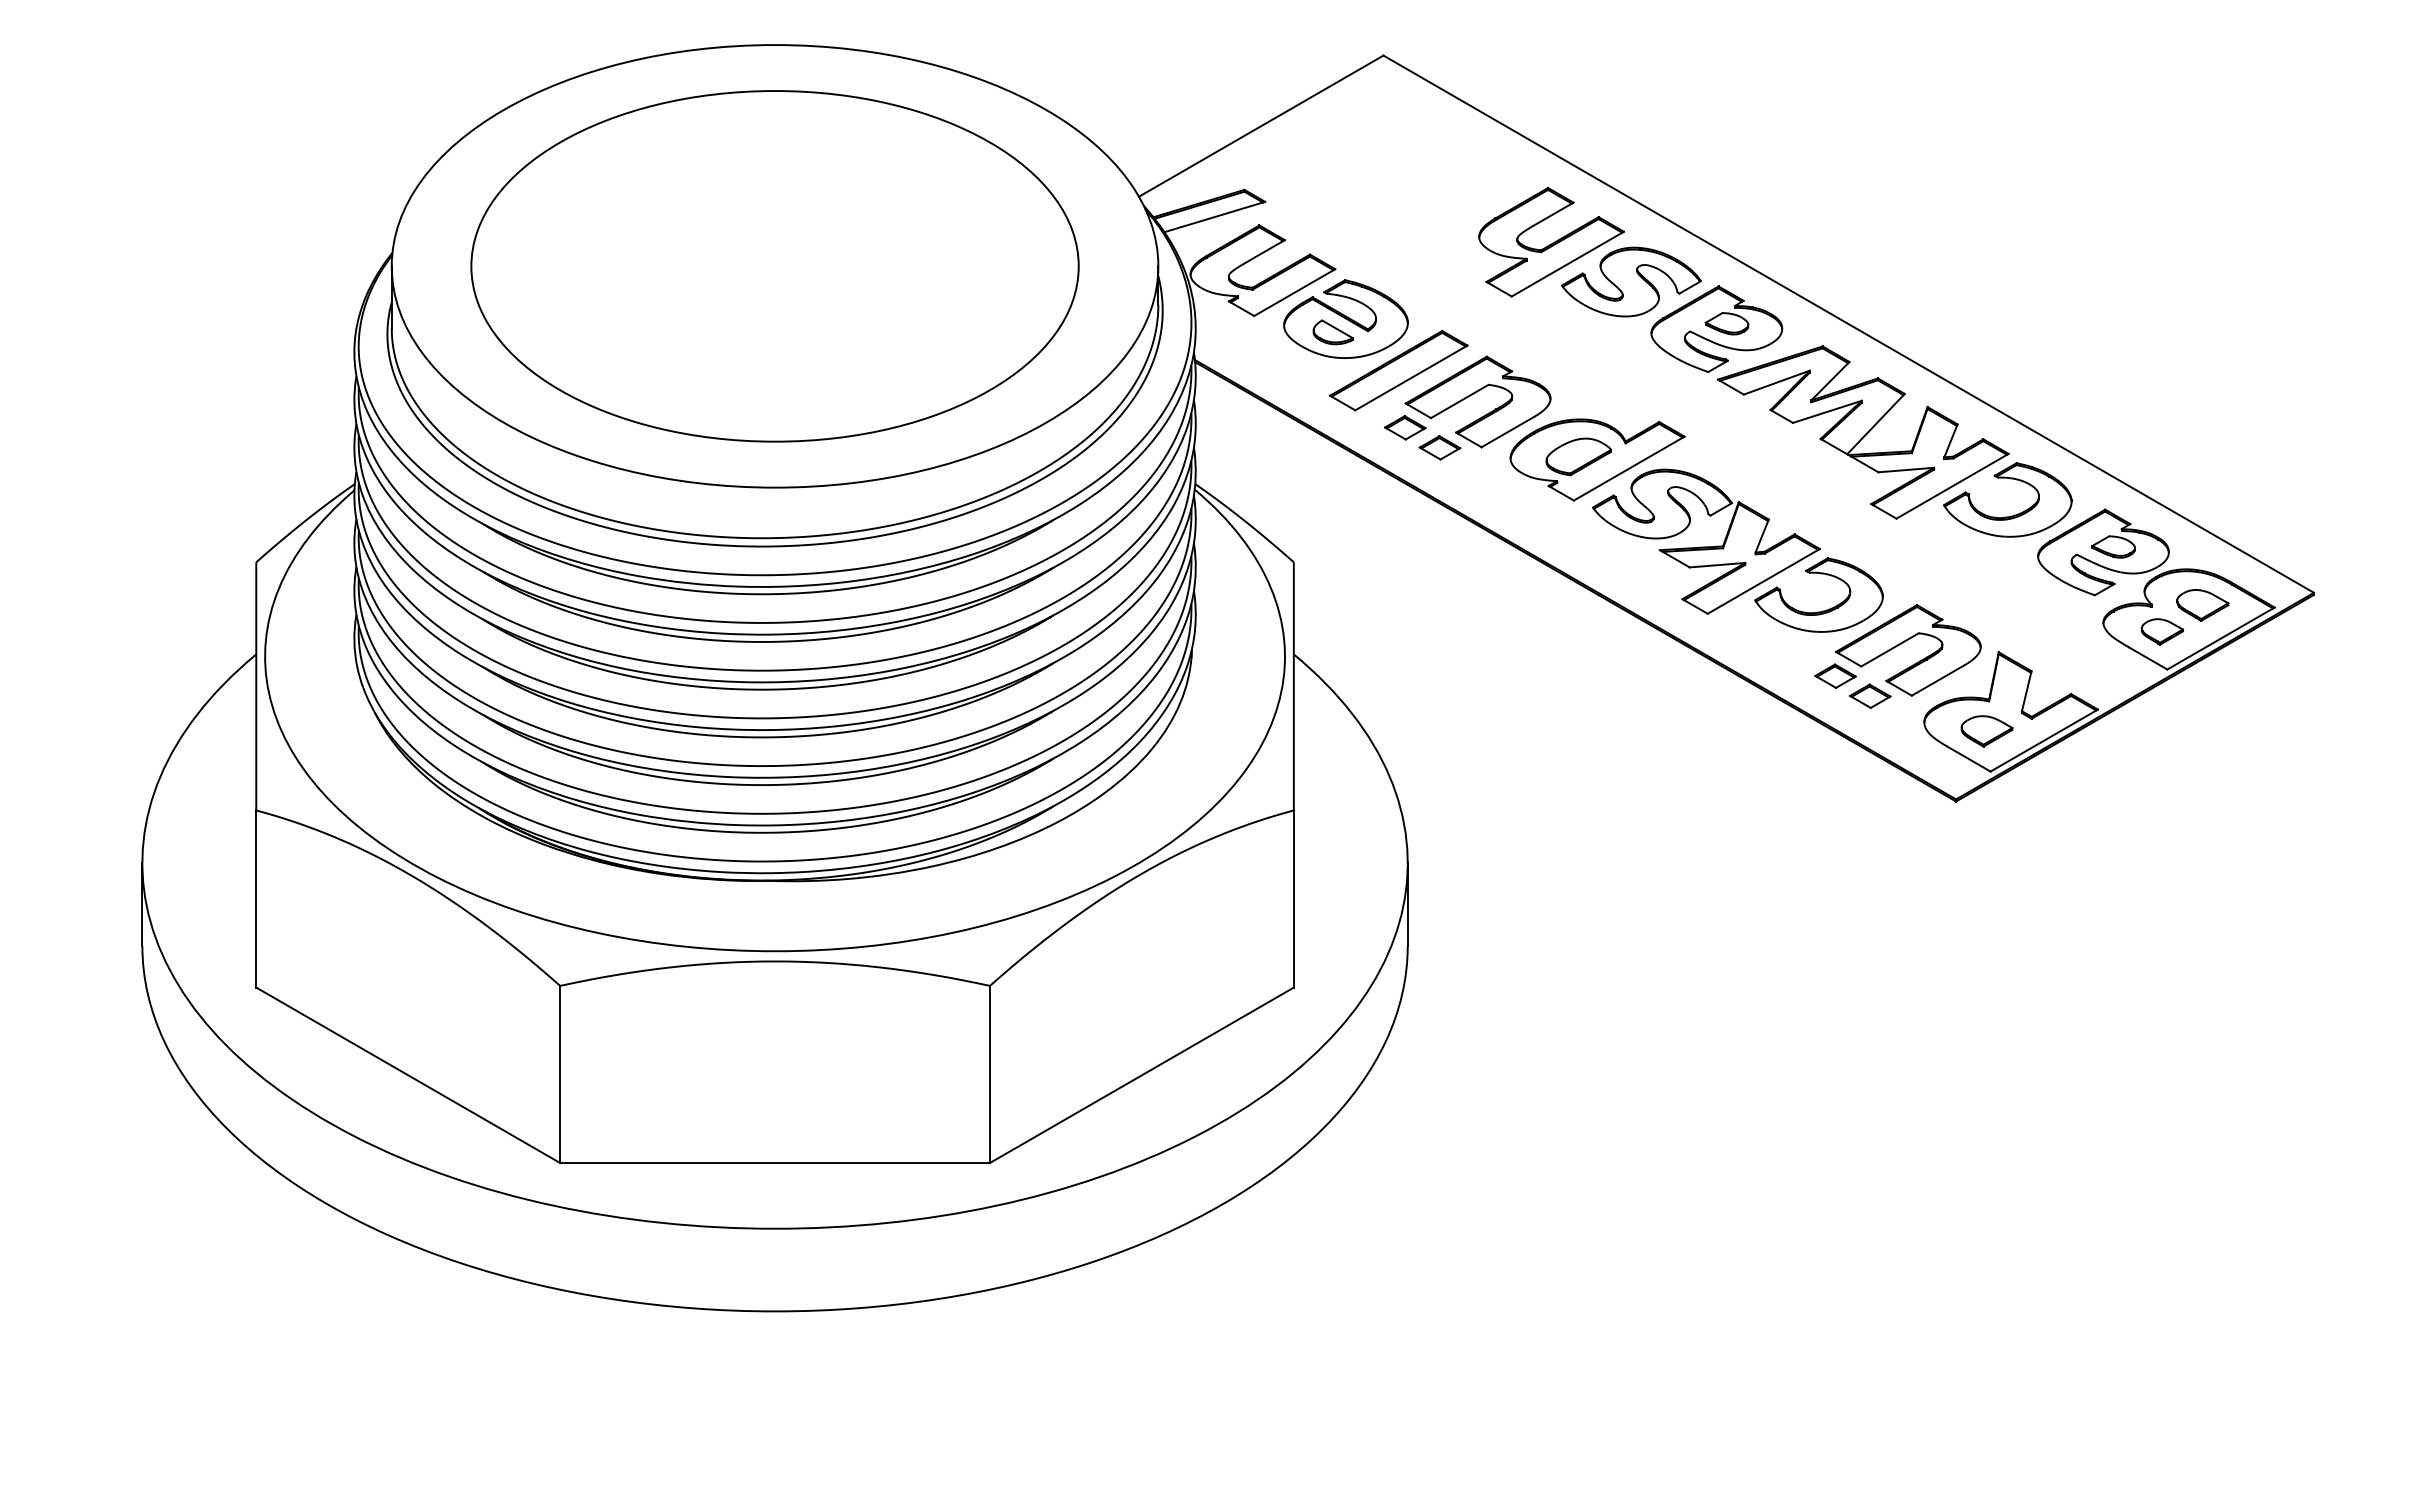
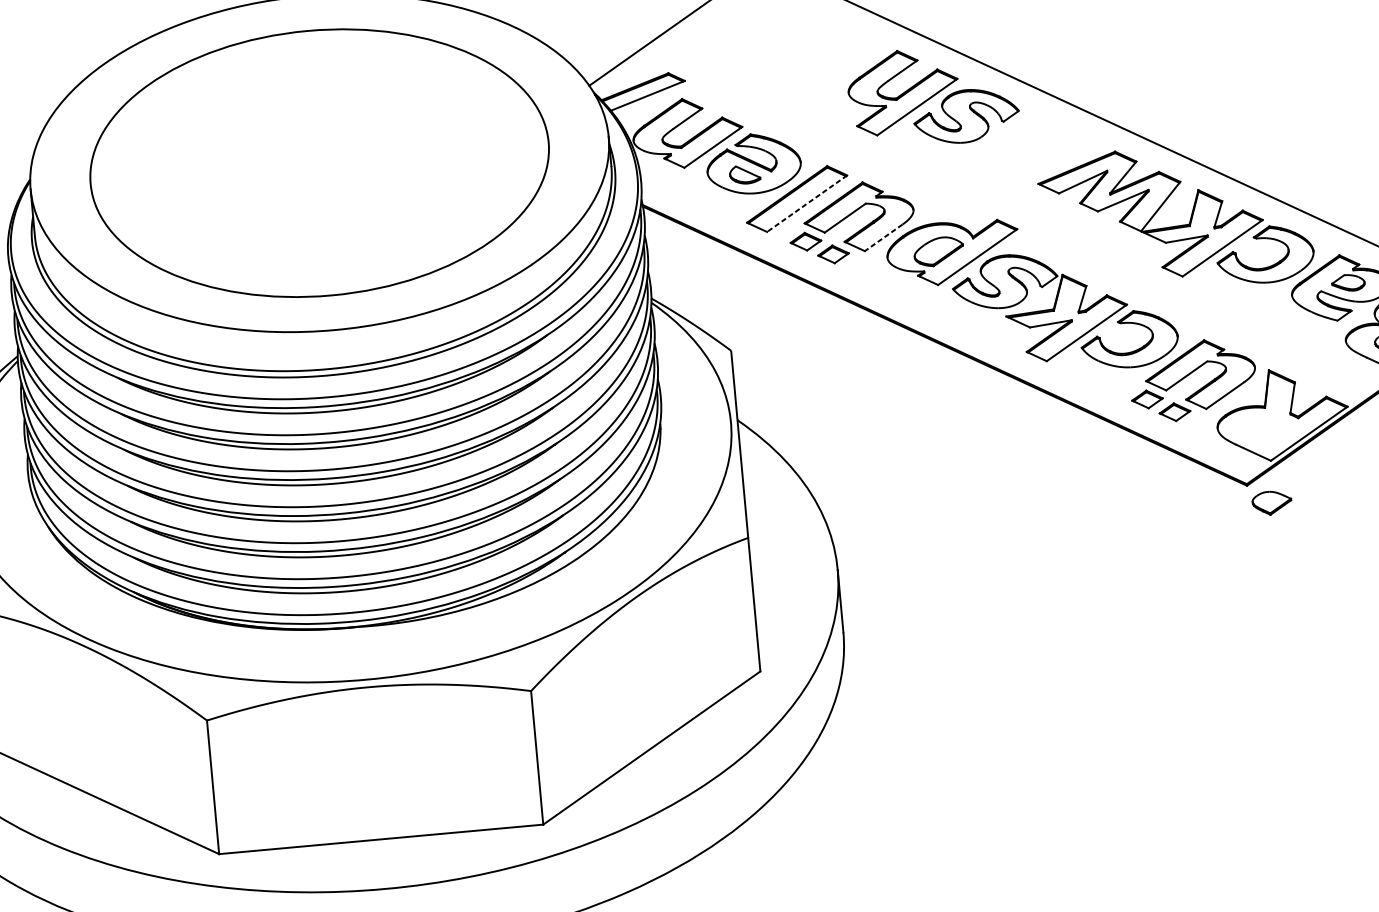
part: (1716, 328) -> (1033, 145), removed
line: (1411, 377) -> (807, 203), solid -> dashed
line: (1507, 432) -> (883, 238), solid -> dashed
part: (1986, 731) -> (1271, 503), moved

